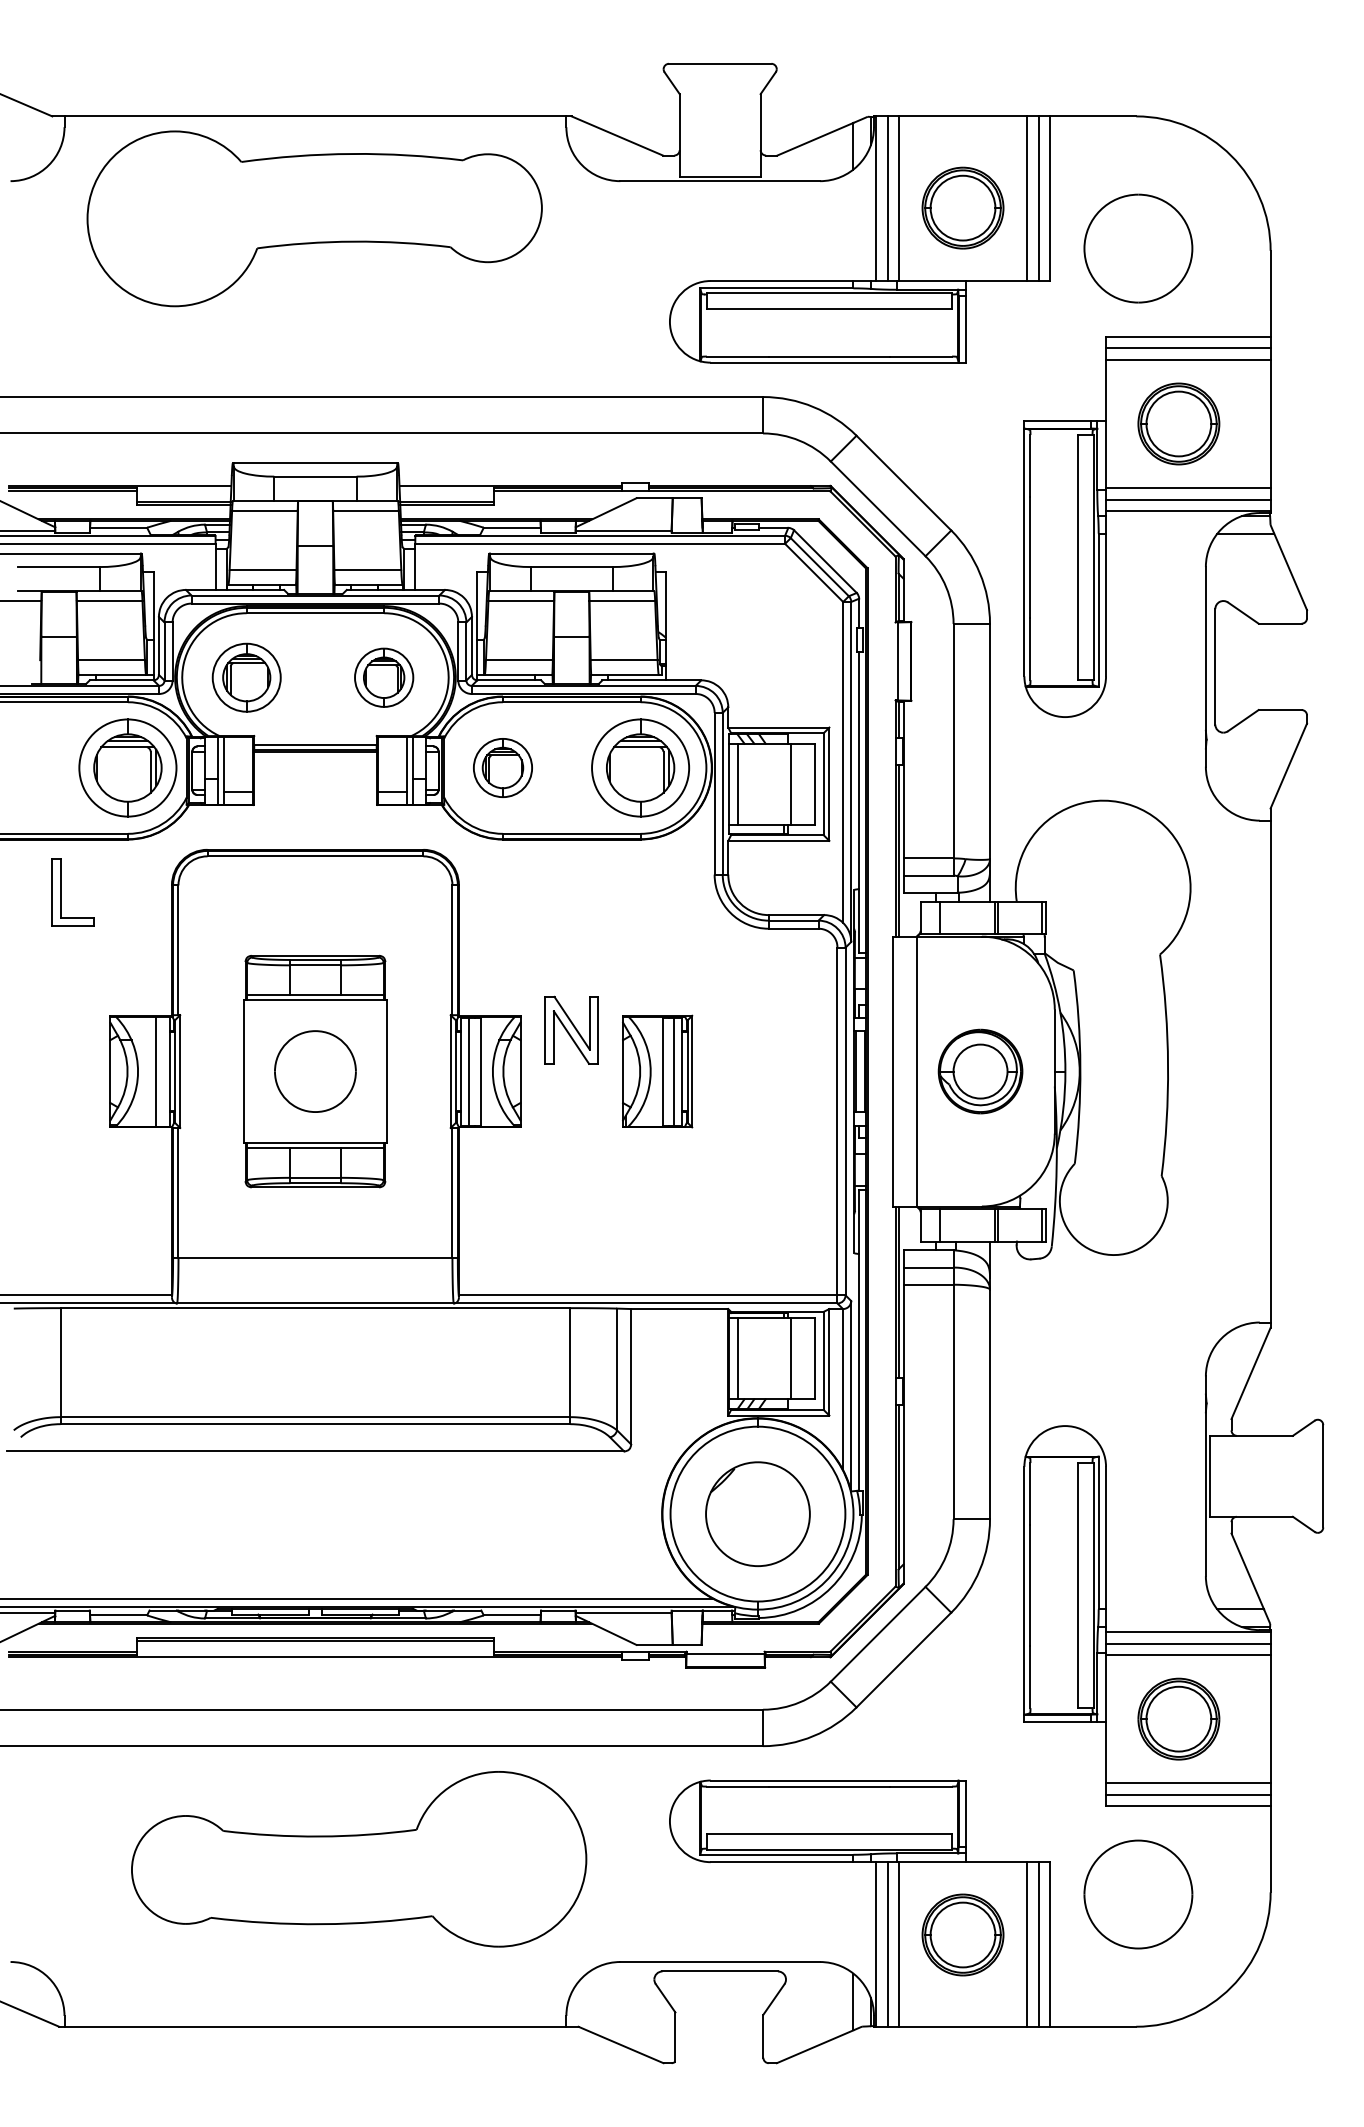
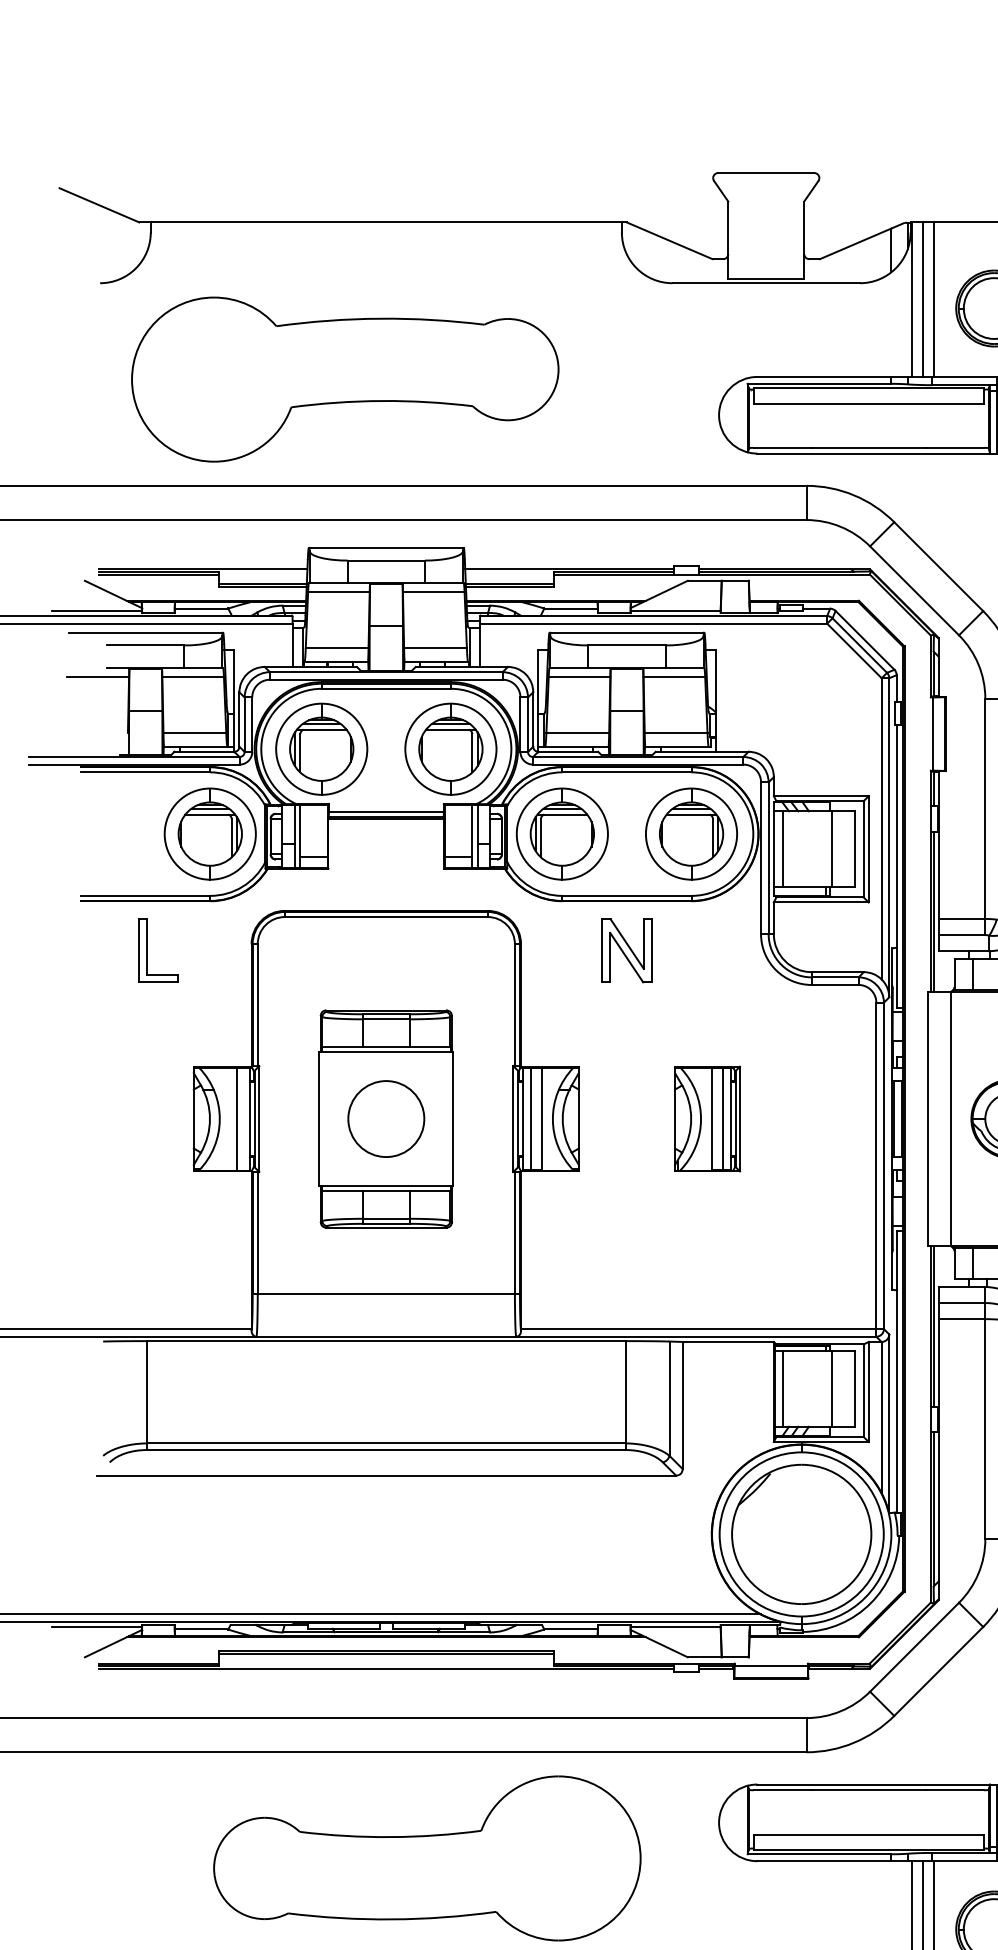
part: (314, 218) -> (345, 379), moved
part: (246, 677) -> (321, 749), size x1.43
part: (383, 677) -> (450, 749), size x1.67
part: (502, 767) -> (561, 833), size x1.67
part: (571, 1029) -> (626, 950), moved
part: (757, 1514) -> (801, 1534), size x1.43

